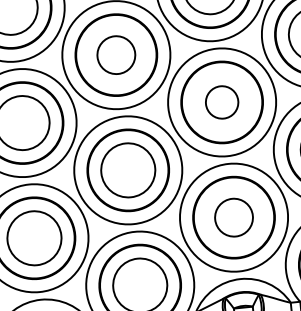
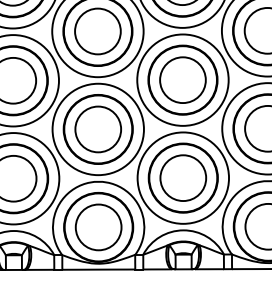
circle: (115, 55) -> (97, 31), size x1.43
circle: (221, 102) -> (182, 80), size x1.67
circle: (234, 218) -> (183, 178), size x1.43

